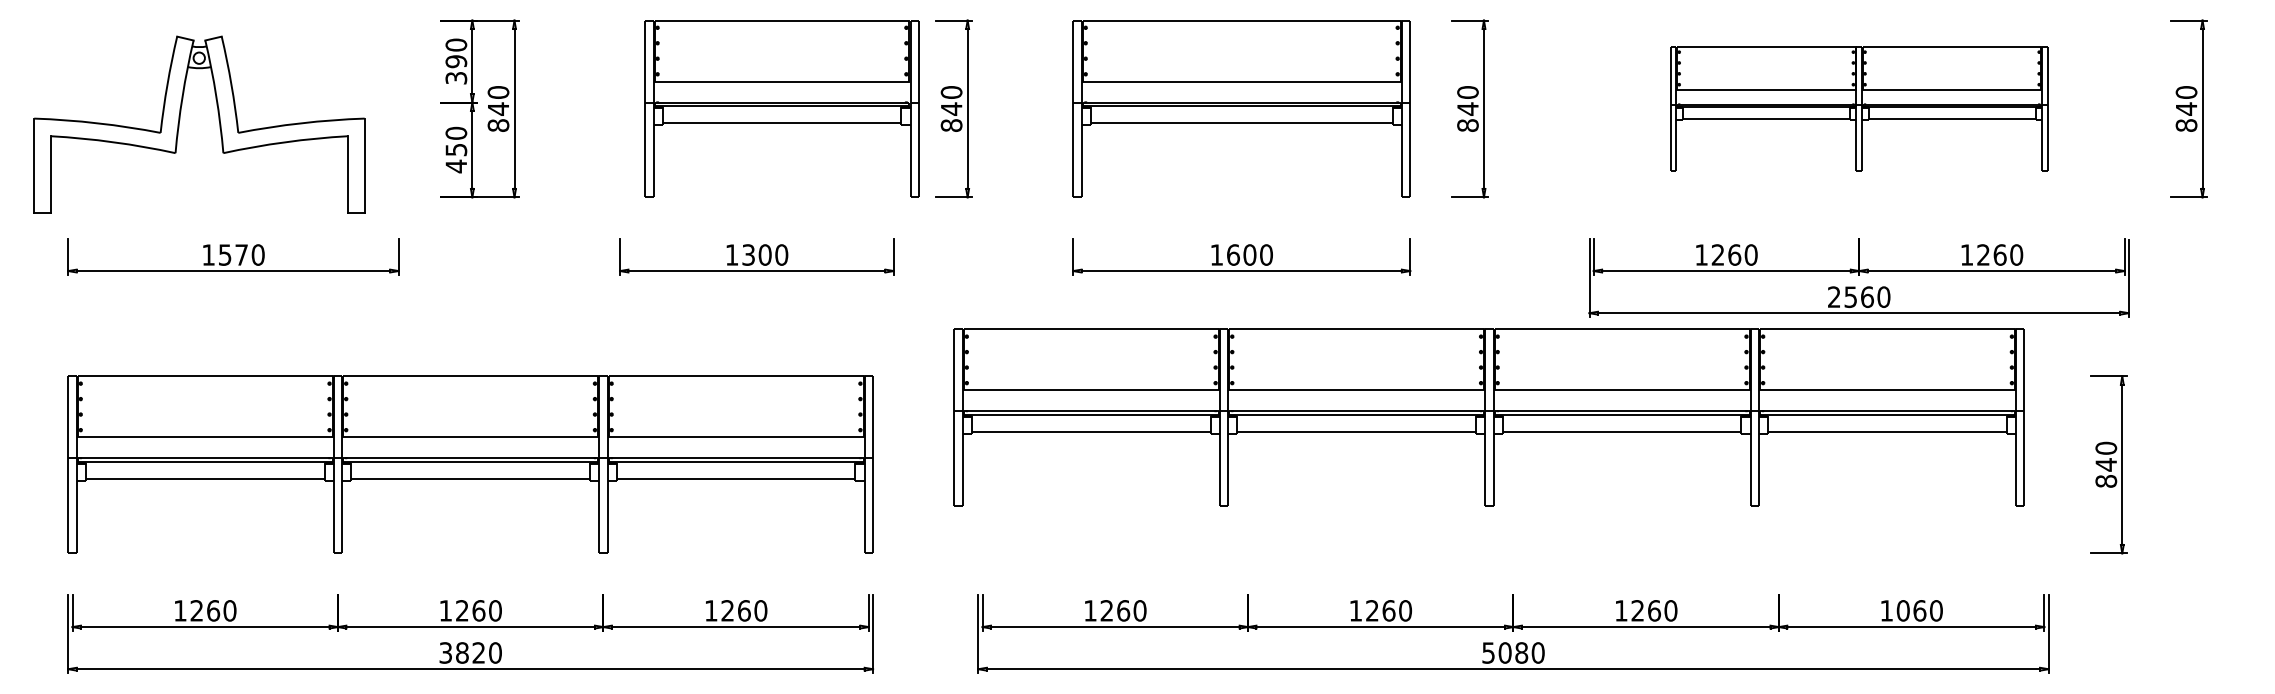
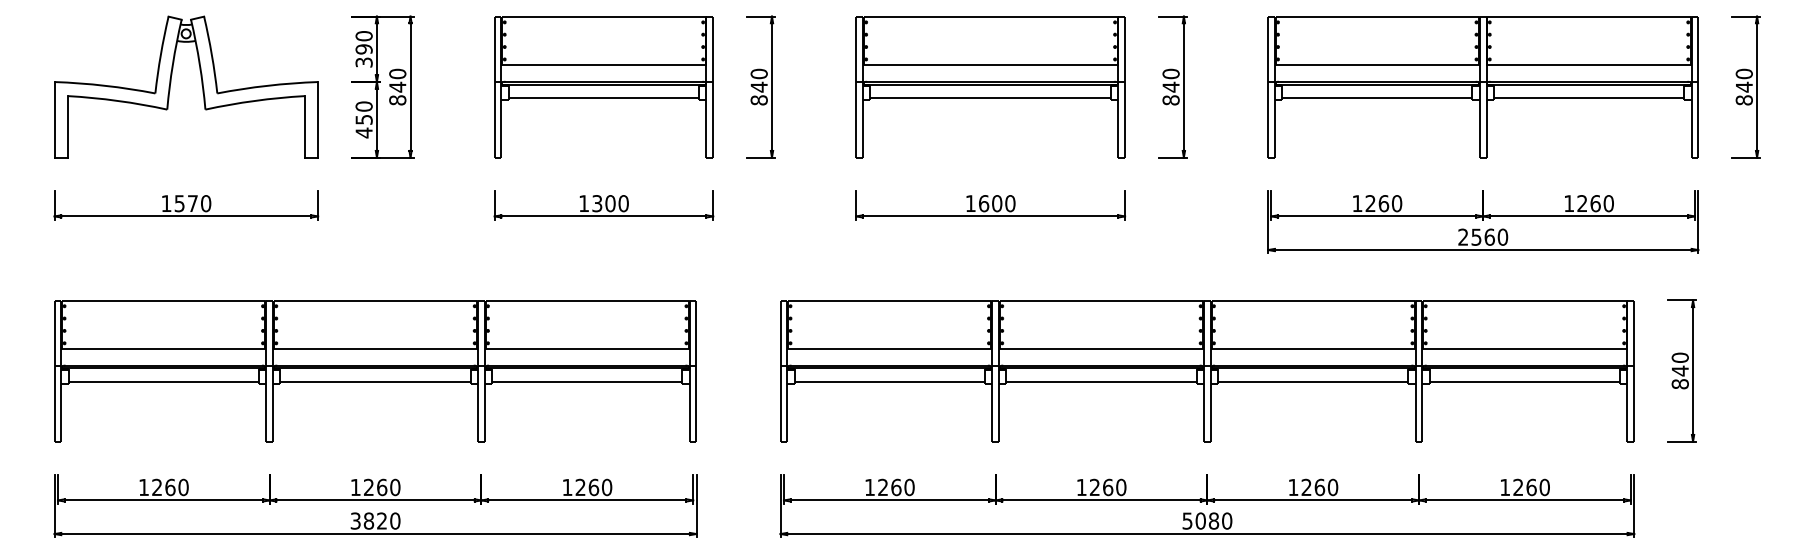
part: (781, 108) -> (603, 86), moved
part: (1859, 108) -> (1483, 86), size x1.43
part: (180, 120) -> (171, 83), moved
part: (1488, 417) -> (1206, 370), moved
text: (1902, 610) -> (1517, 487), 1060 -> 1260

